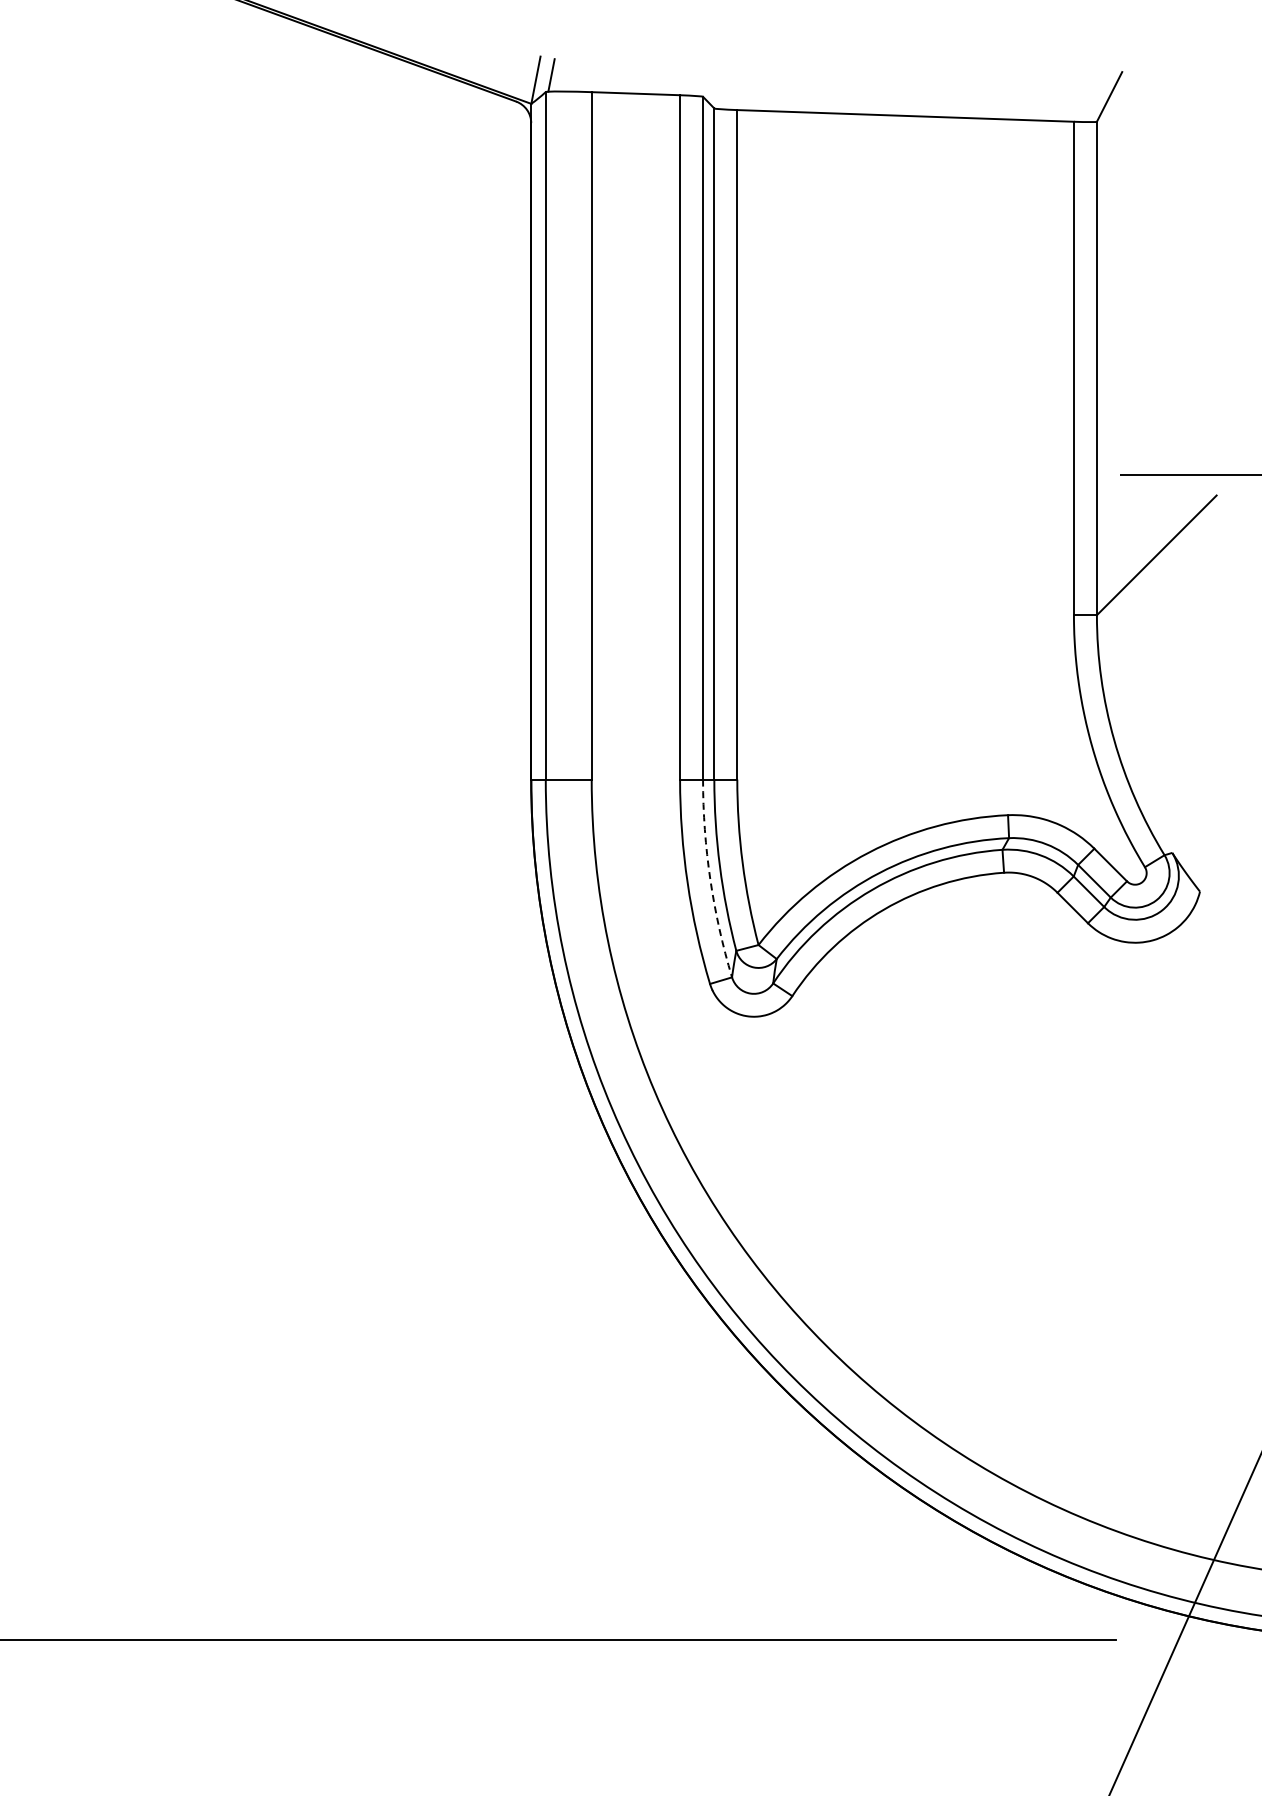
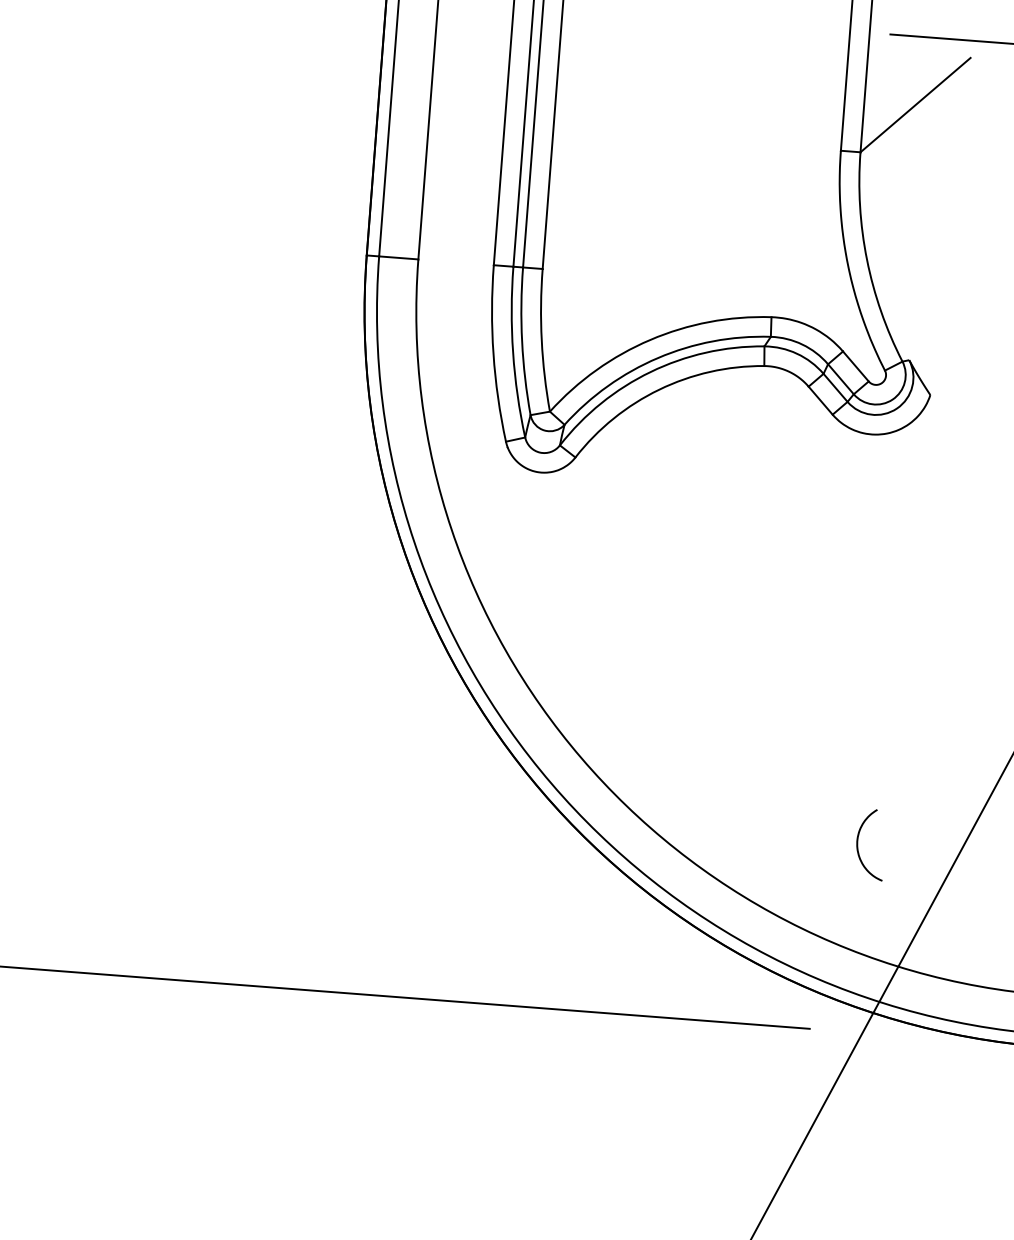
arc: (710, 879) -> (513, 352), dashed -> solid
curve: (1156, 1422) -> (858, 845), added

